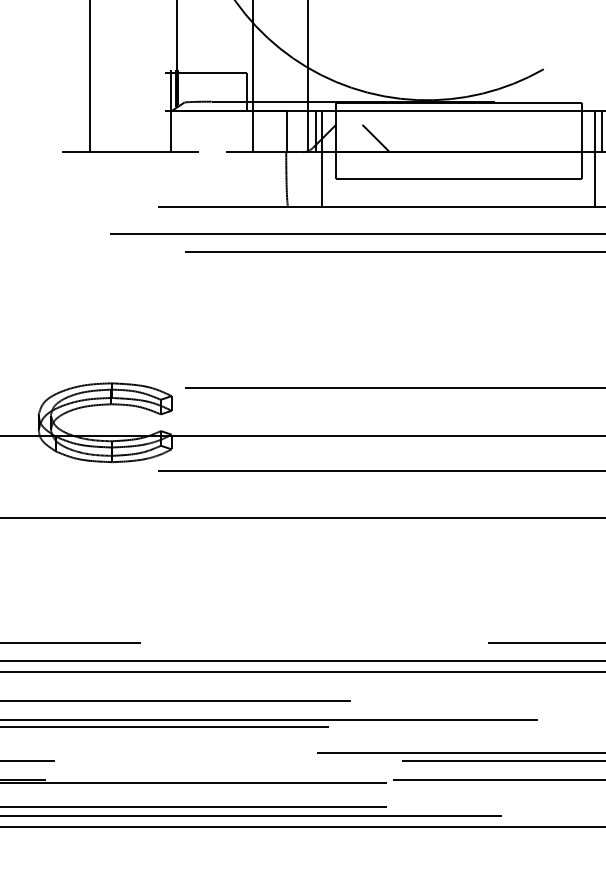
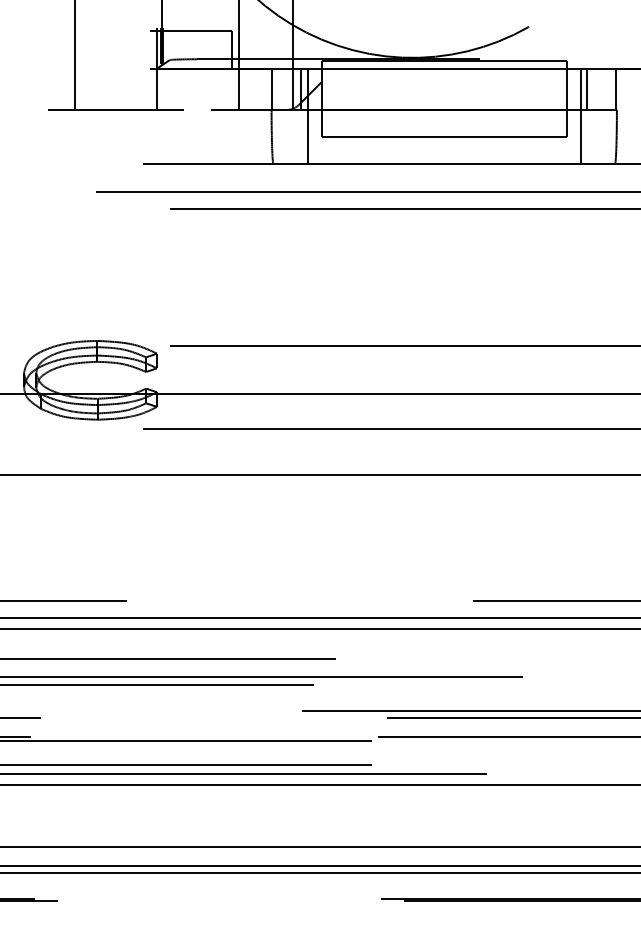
line: (376, 137) -> (361, 95), removed

